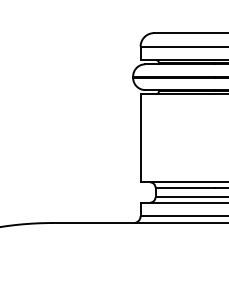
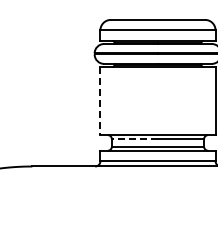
line: (140, 138) -> (100, 101), solid -> dashed
line: (184, 188) -> (134, 139), solid -> dashed

